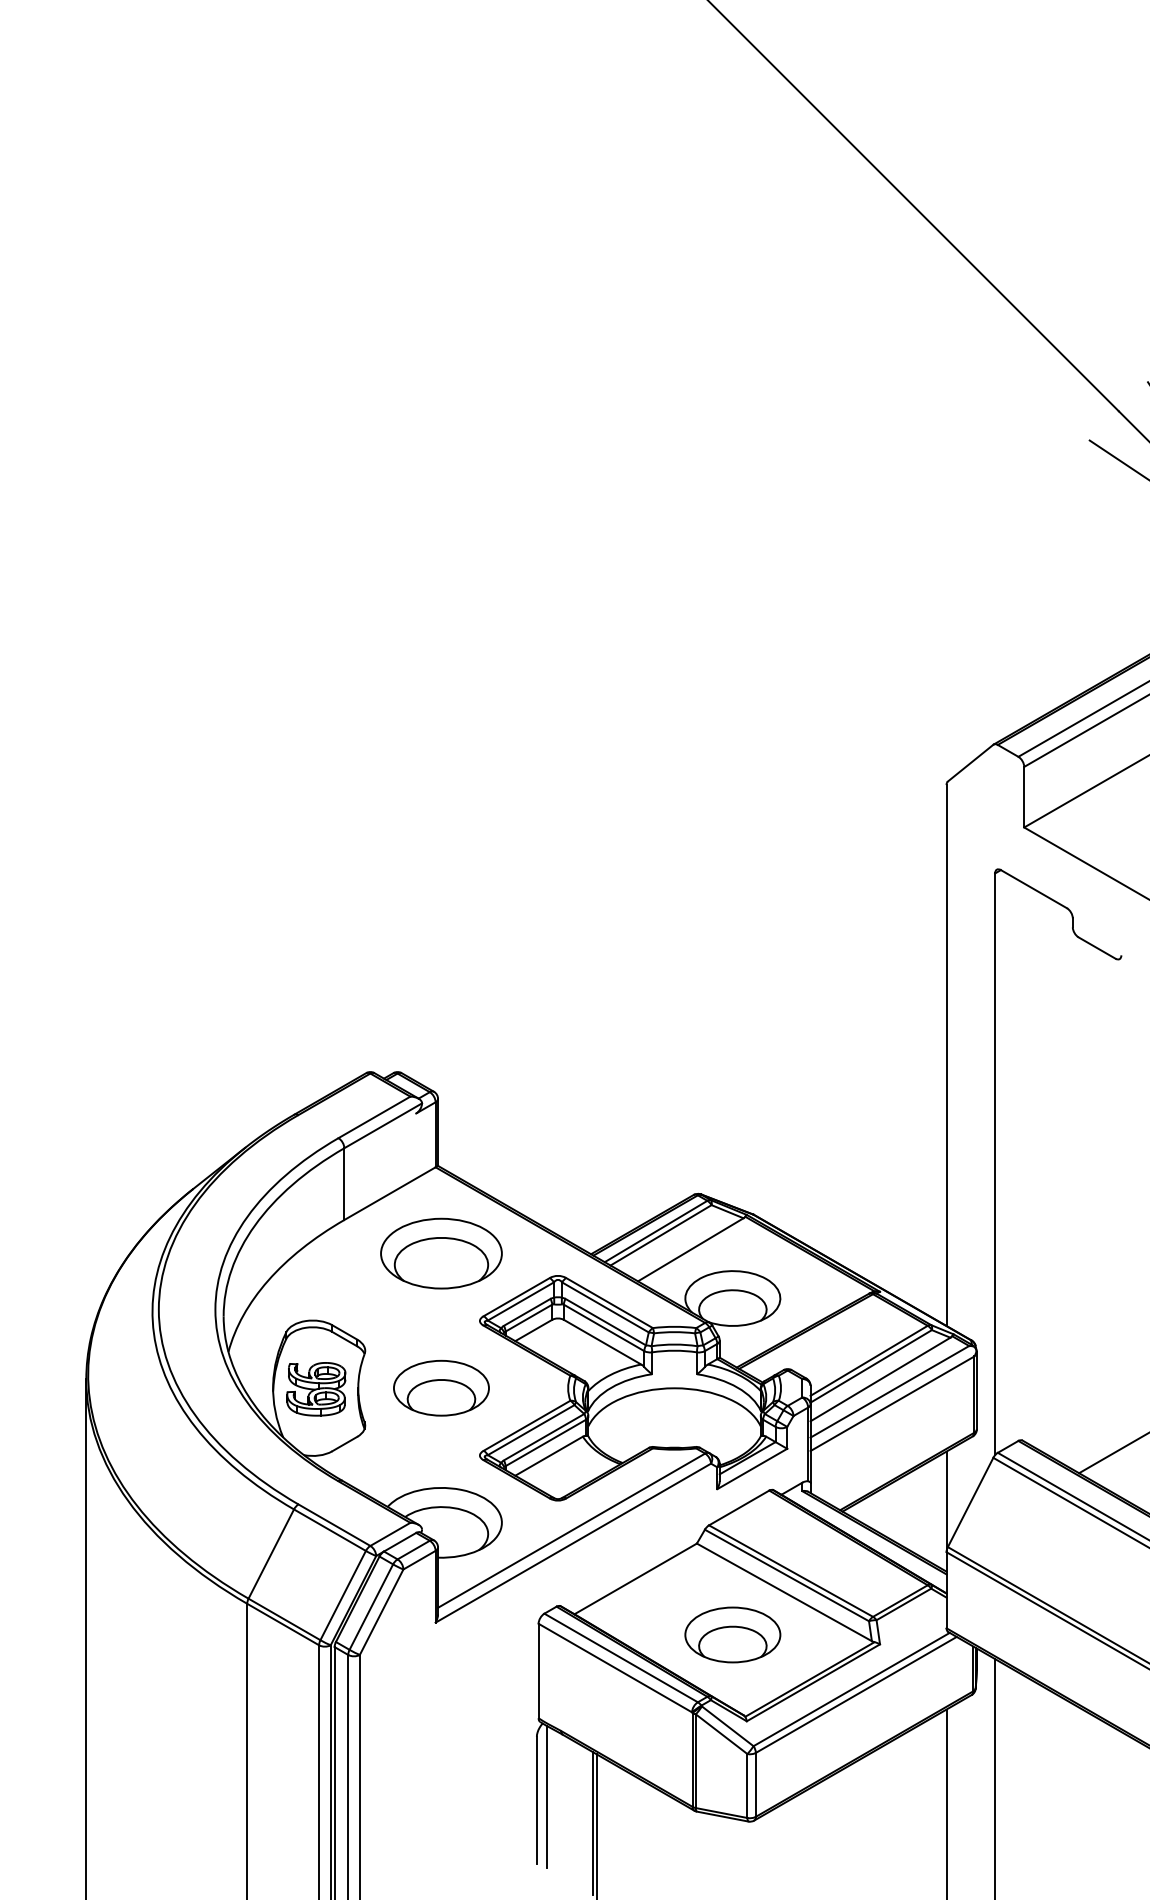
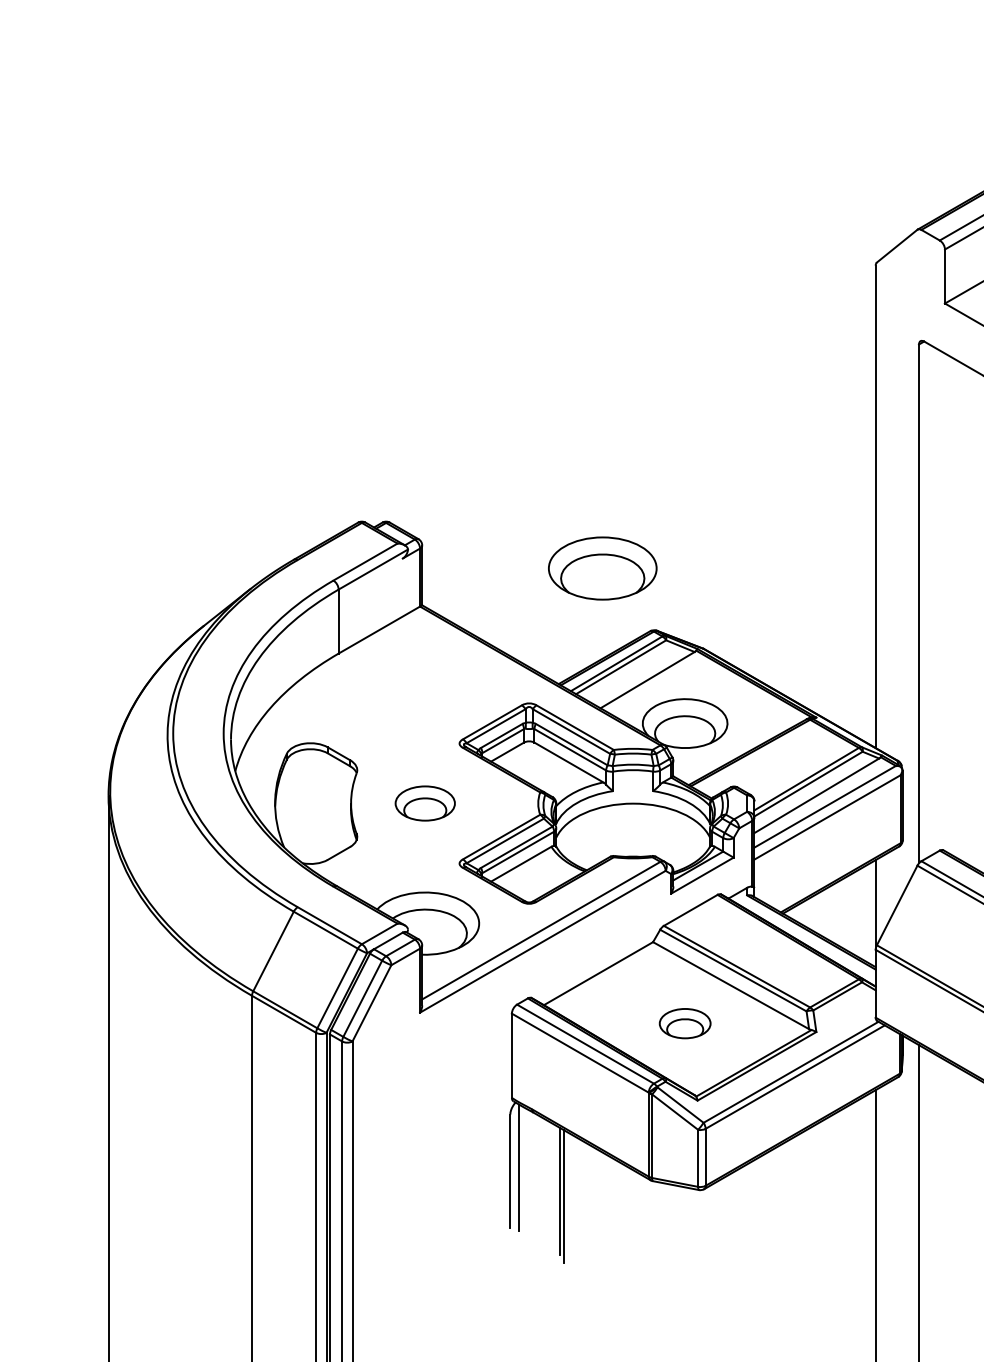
part: (441, 1253) -> (602, 568), moved
part: (441, 1387) -> (425, 802), size x0.7
part: (316, 1389) -> (313, 804), removed
part: (732, 1634) -> (684, 1023), size x0.6

